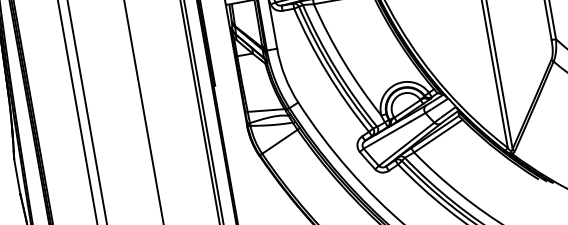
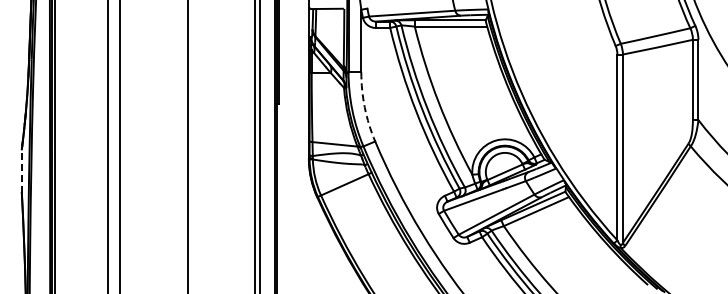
arc: (284, 76) -> (364, 107), solid -> dashed
line: (17, 177) -> (21, 171), solid -> dashed

